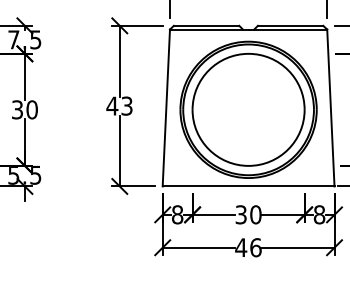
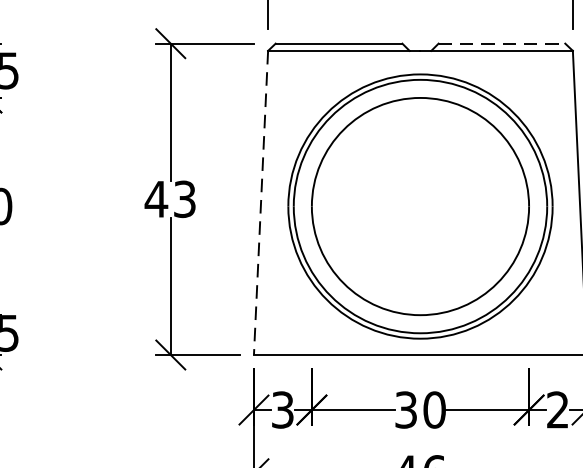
line: (290, 25) -> (501, 43), solid -> dashed
line: (166, 108) -> (261, 203), solid -> dashed
text: (177, 214) -> (282, 409), 8 -> 3
text: (319, 214) -> (557, 409), 8 -> 2

